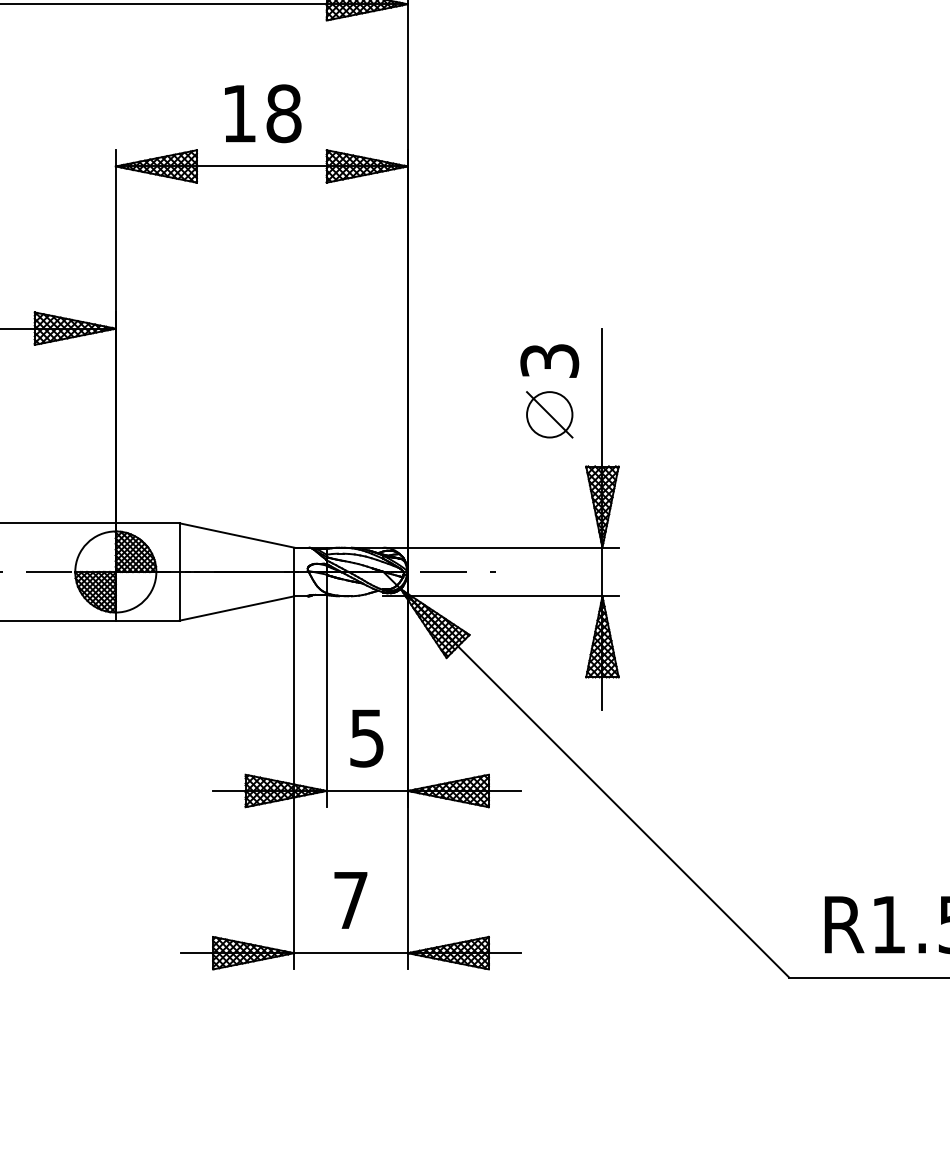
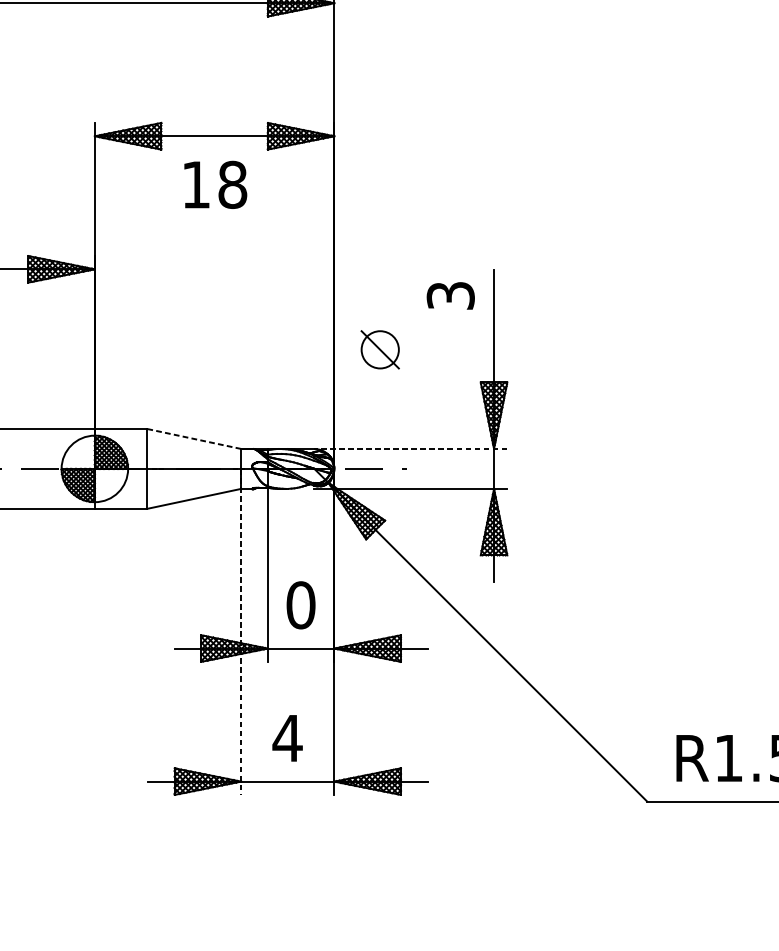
text: (263, 113) -> (216, 184), moved
part: (549, 414) -> (380, 349), moved
line: (237, 535) -> (194, 438), solid -> dashed
line: (501, 547) -> (411, 448), solid -> dashed
text: (366, 737) -> (300, 604), 5 -> 0
line: (294, 770) -> (241, 631), solid -> dashed
text: (350, 900) -> (287, 738), 7 -> 4

